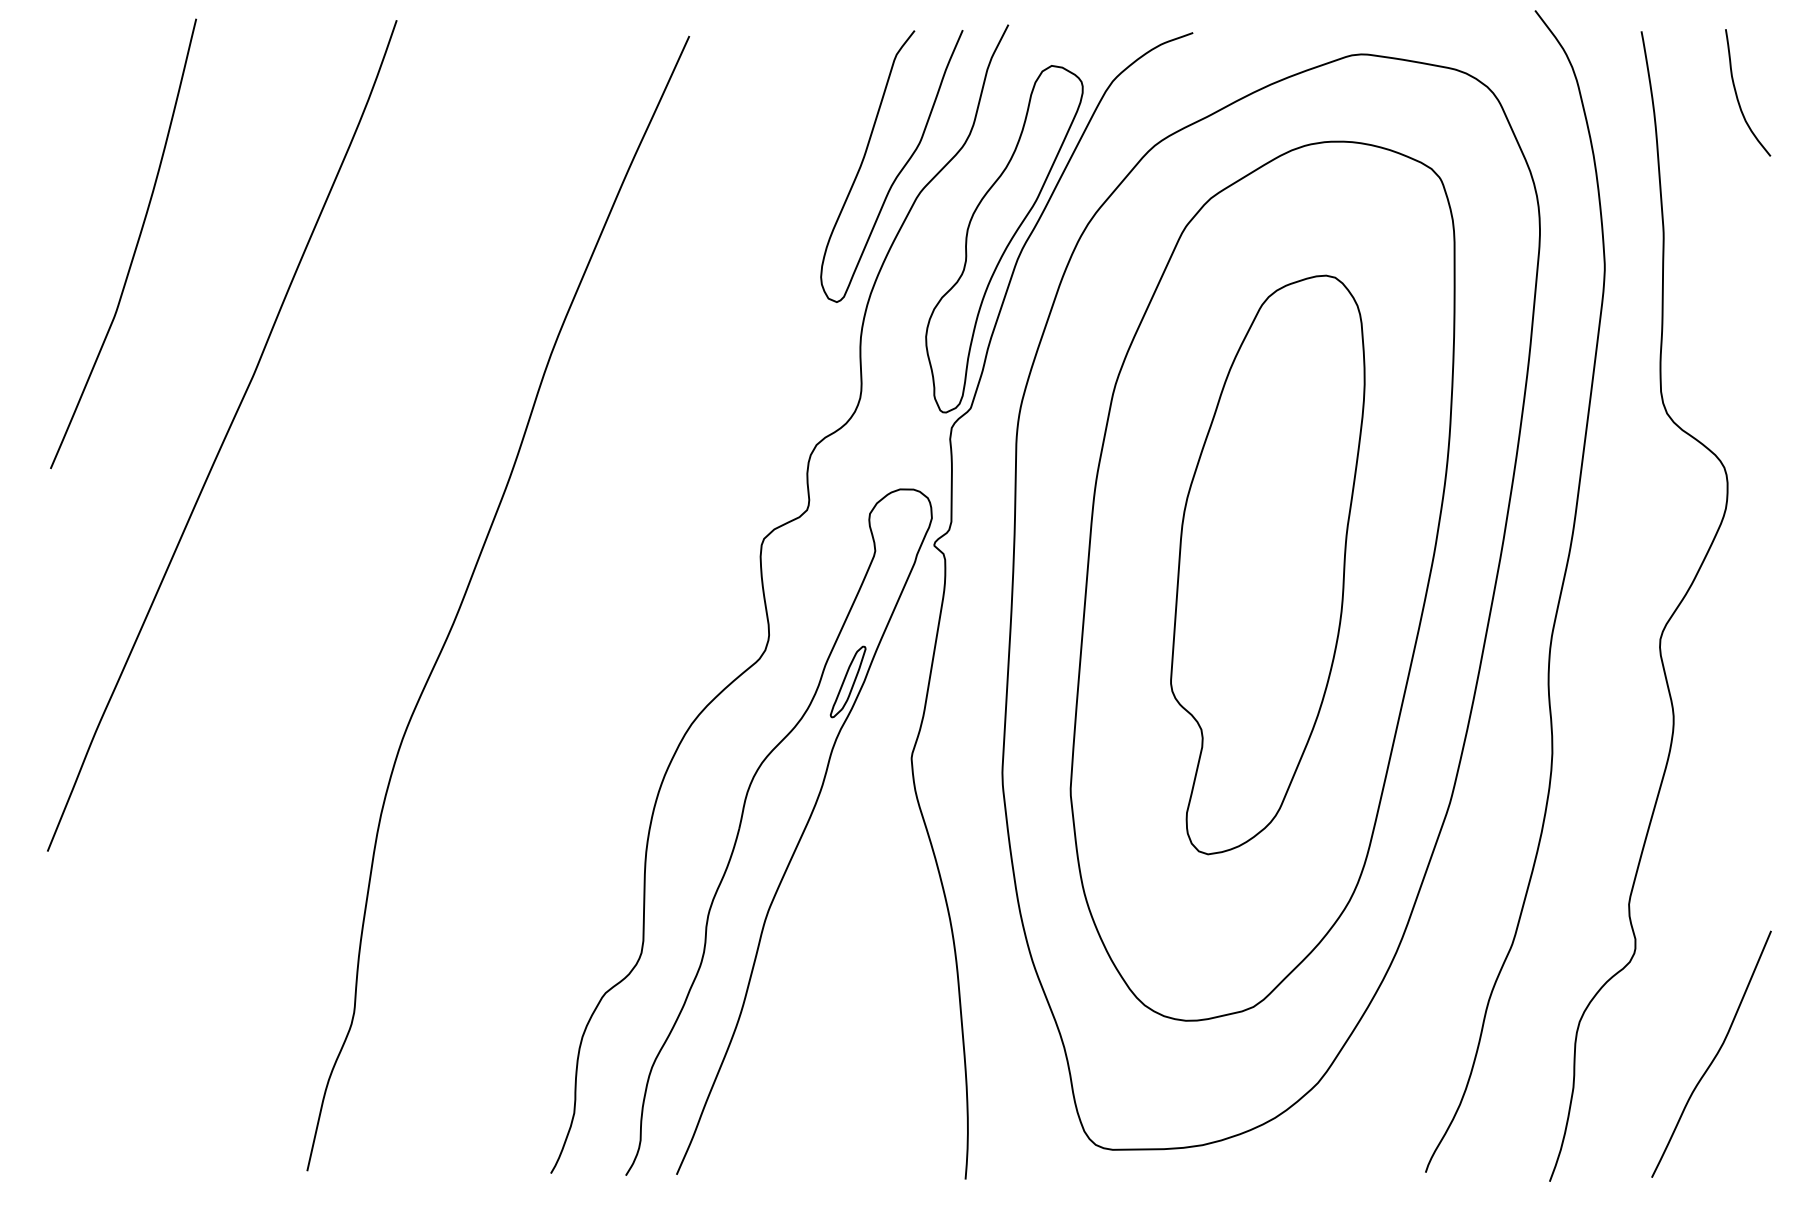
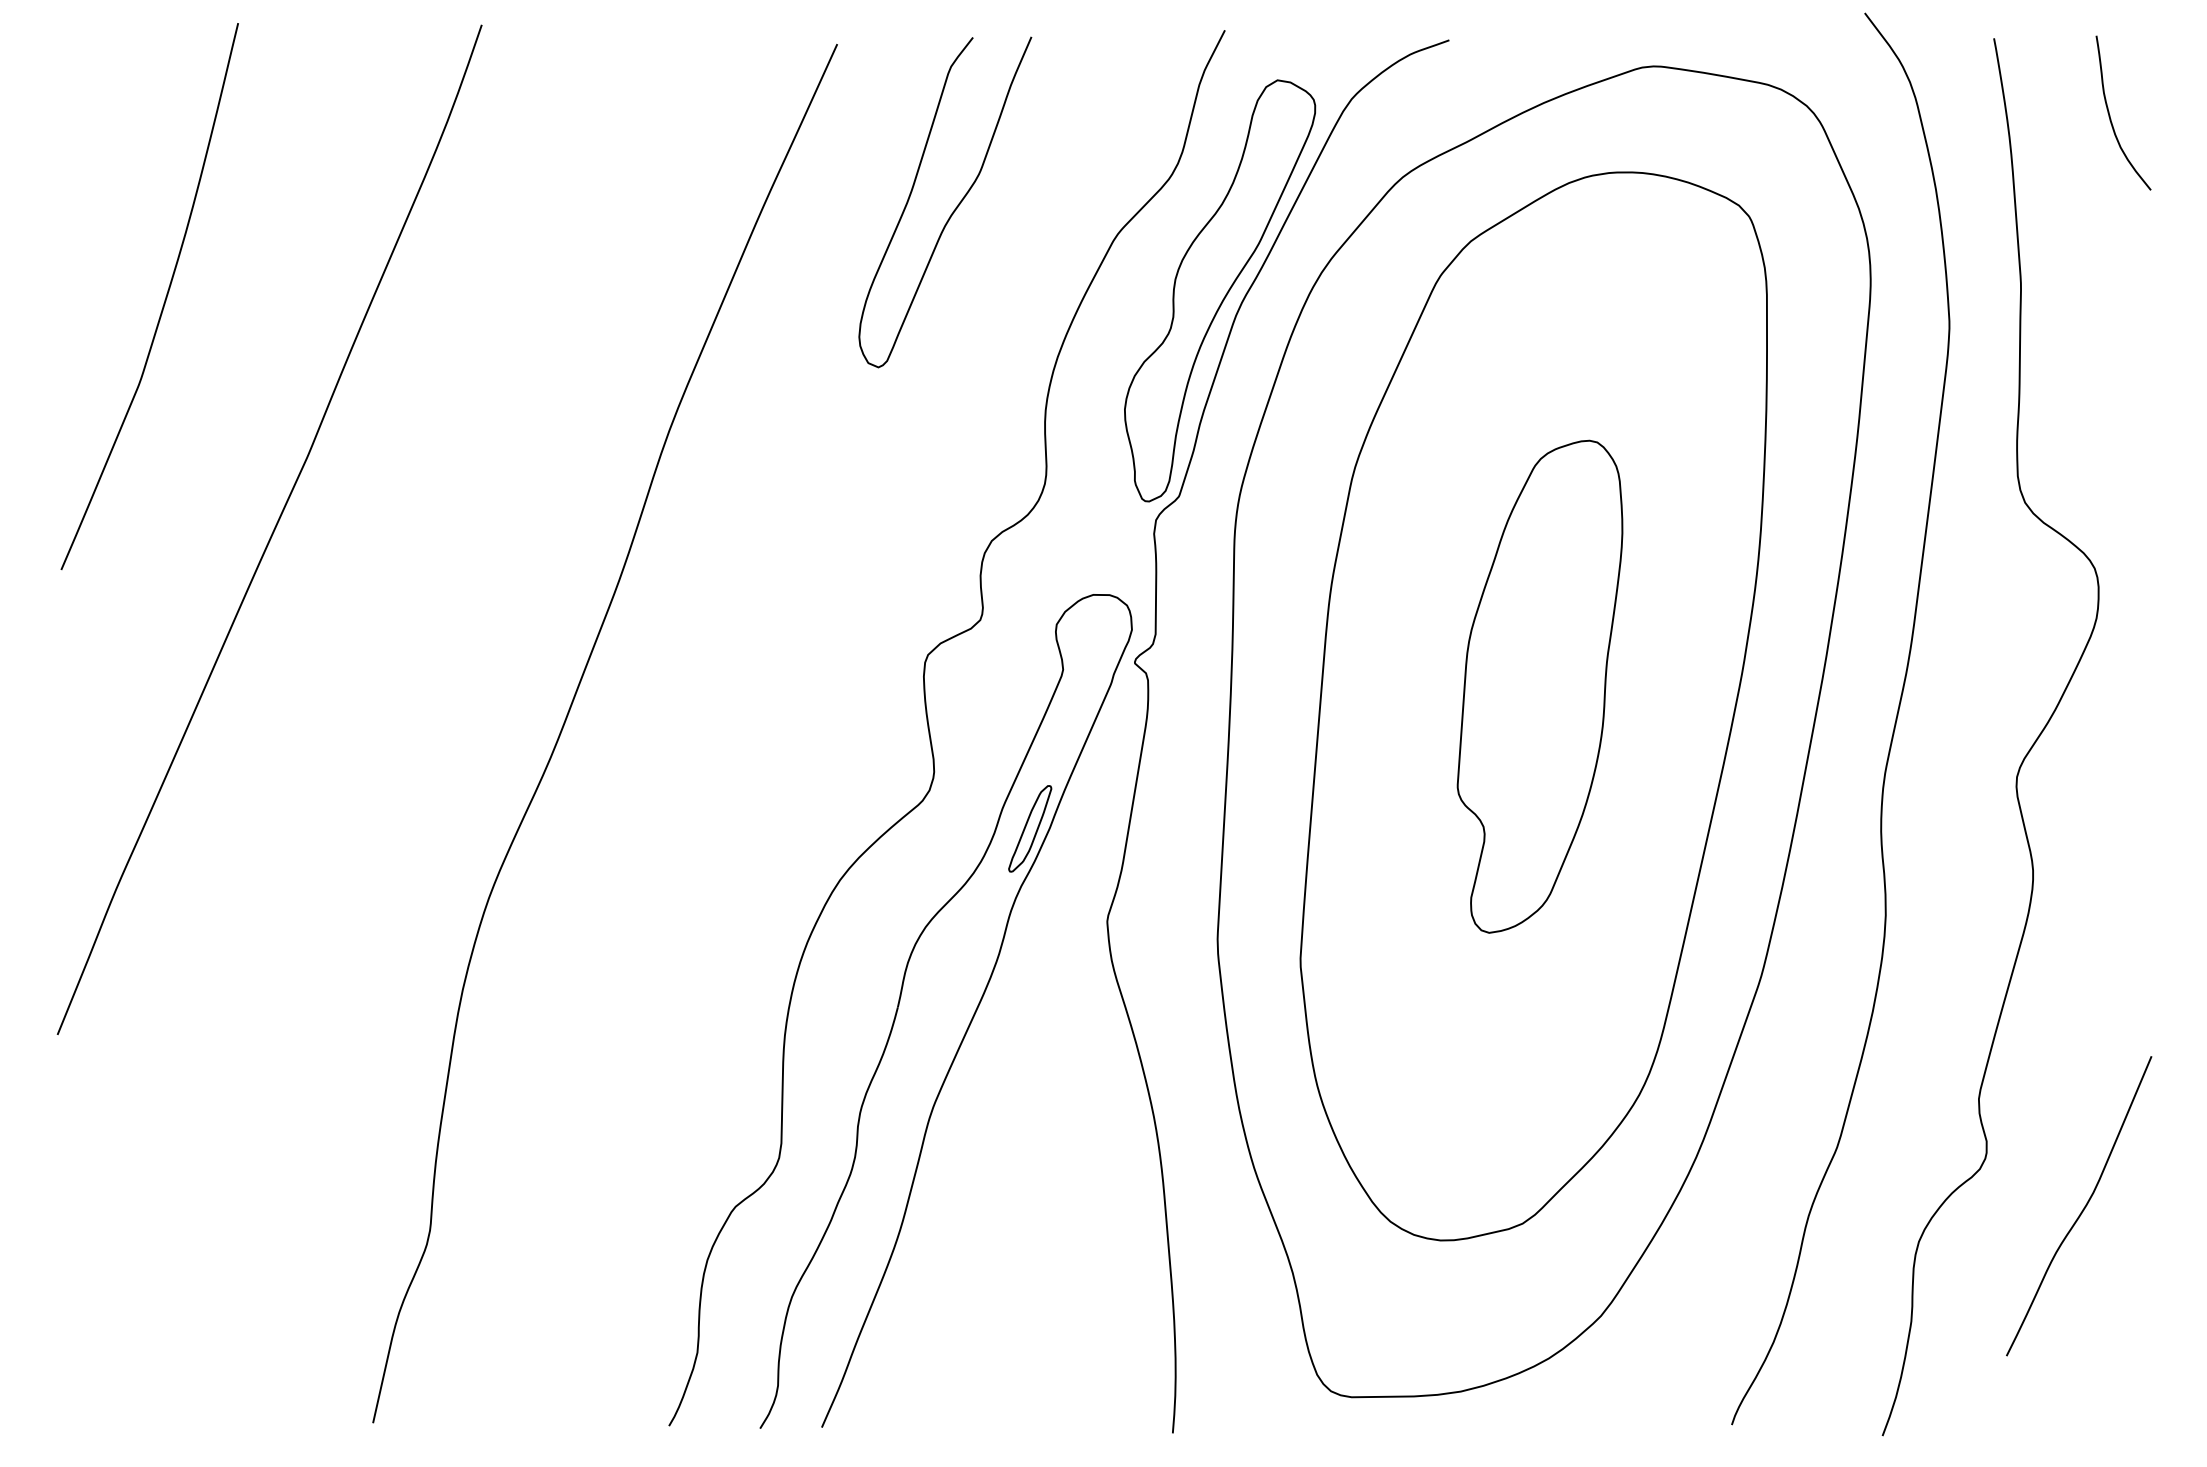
curve: (900, 170) -> (955, 207), moved
part: (1267, 564) -> (1539, 686), size x0.7
curve: (1715, 1055) -> (2083, 1207), moved

